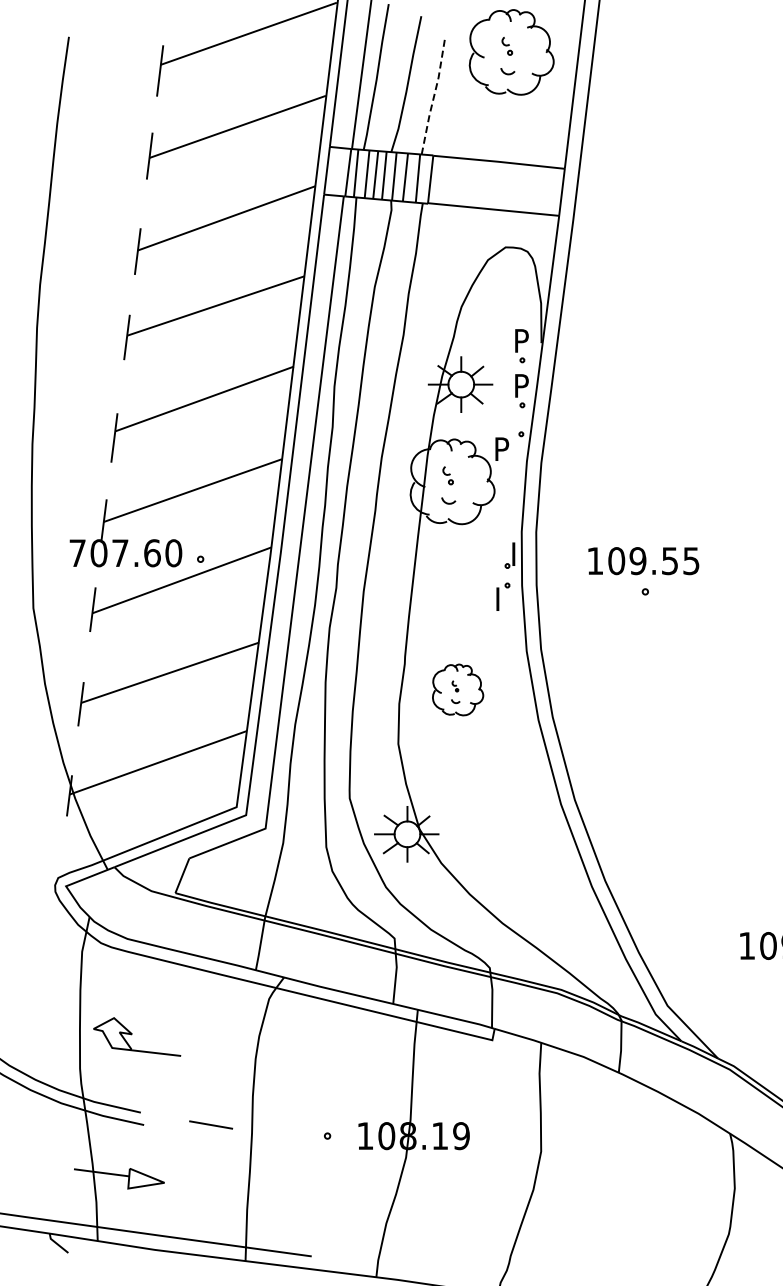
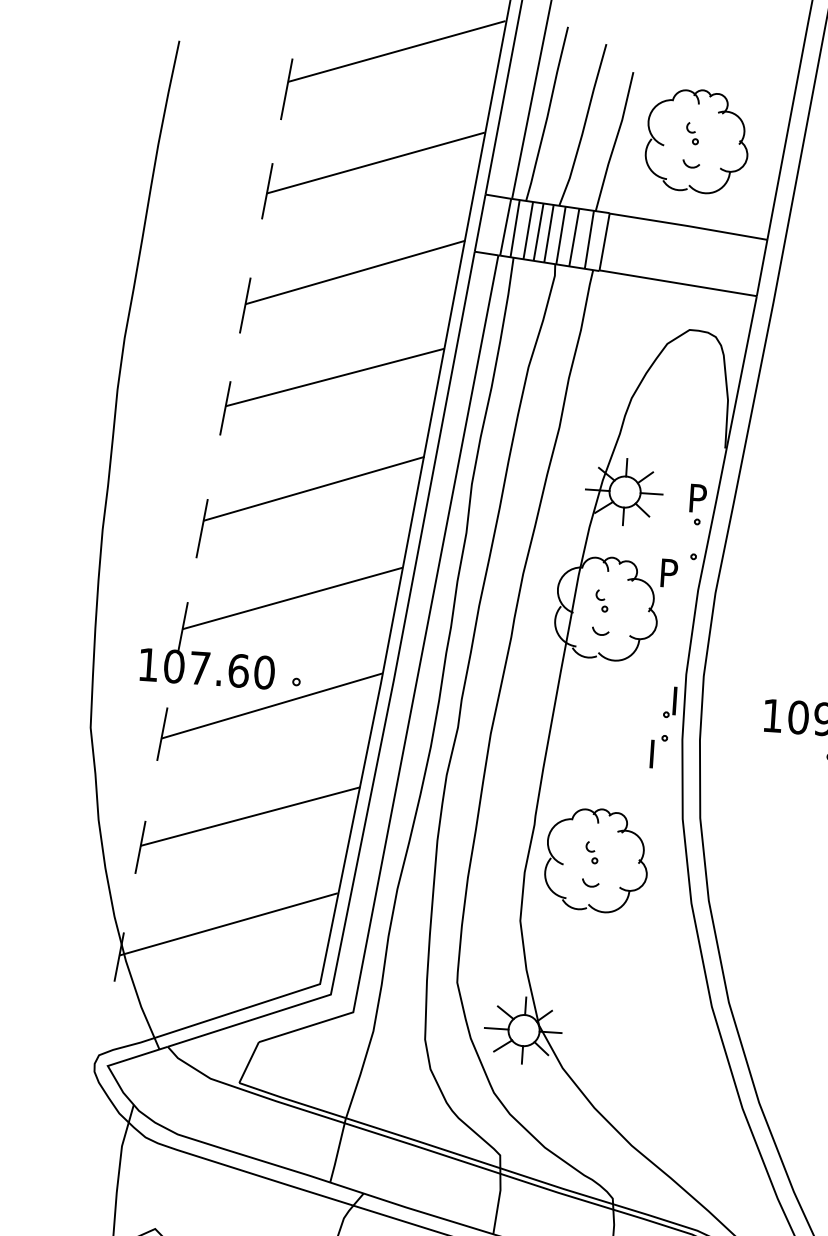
part: (511, 52) -> (697, 141), moved
line: (434, 96) -> (615, 142), dashed -> solid
part: (521, 346) -> (700, 450), removed
text: (77, 552) -> (148, 663), 707.60 -> 107.60
part: (457, 689) -> (596, 859), size x1.67

